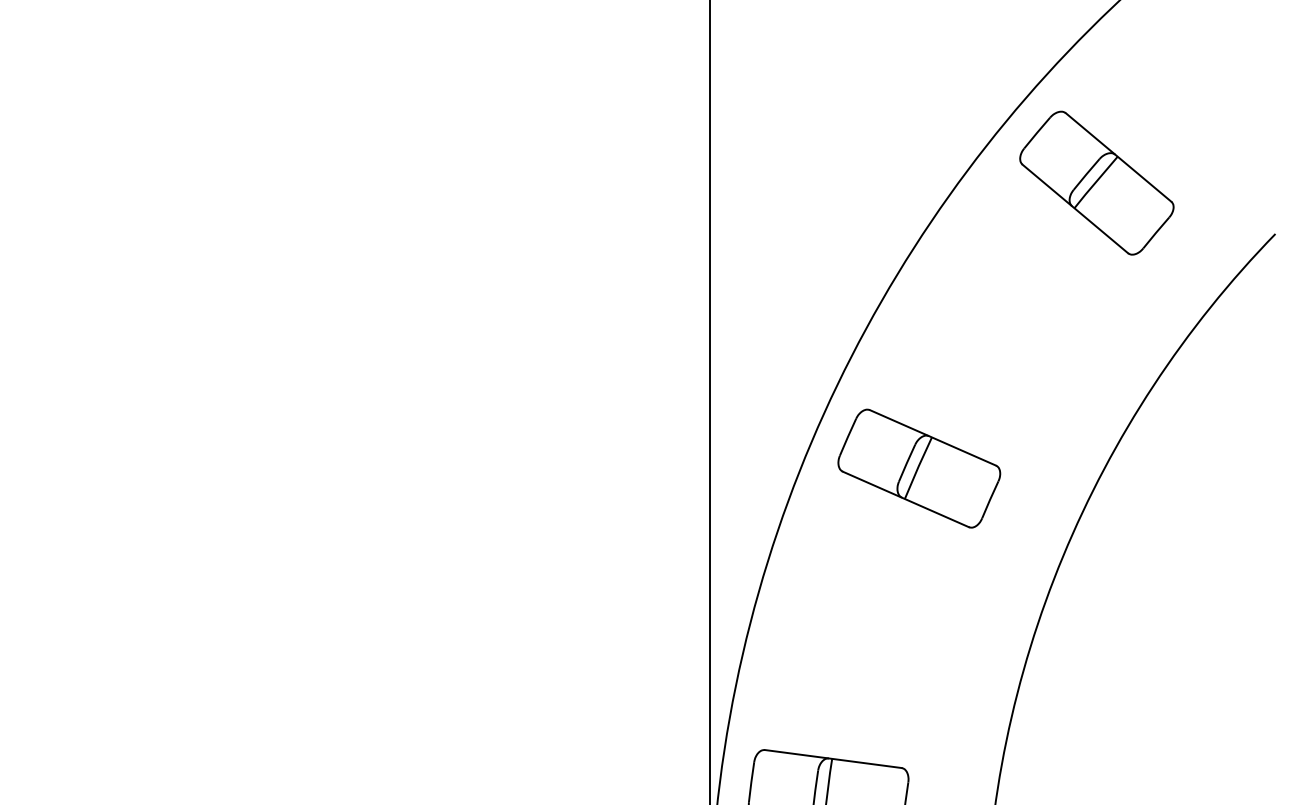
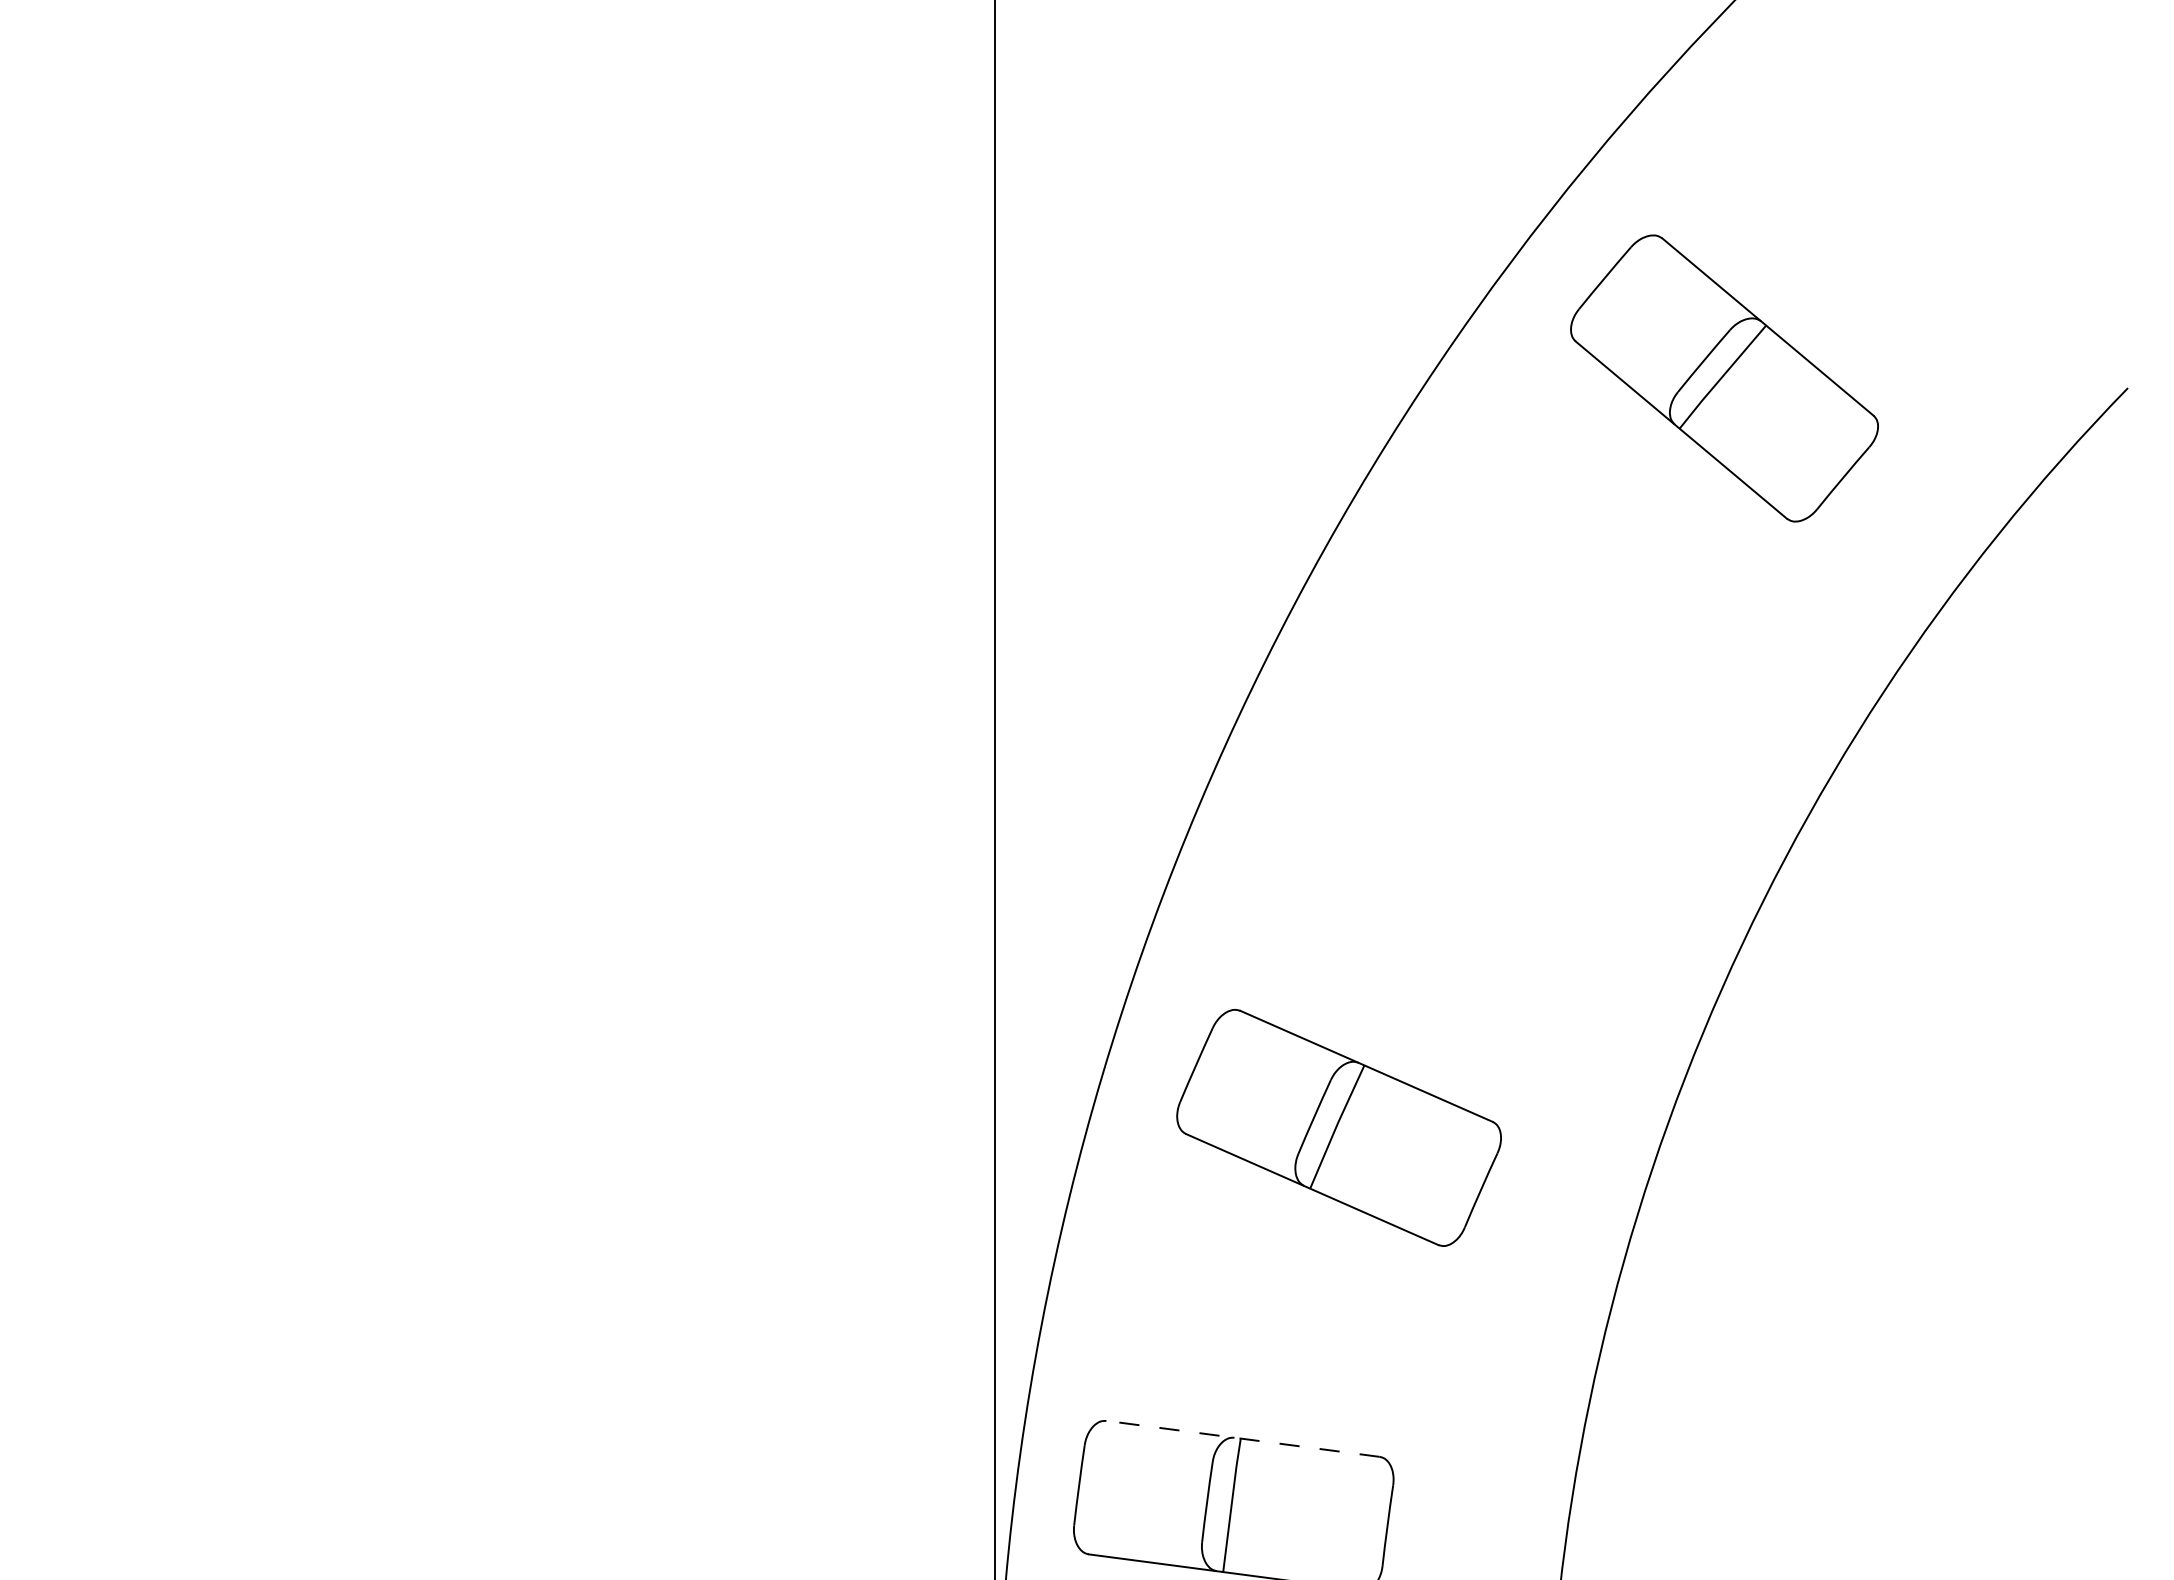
part: (1096, 182) -> (1723, 377), moved
part: (919, 468) -> (1339, 1127), moved
line: (833, 759) -> (1243, 1439), solid -> dashed

